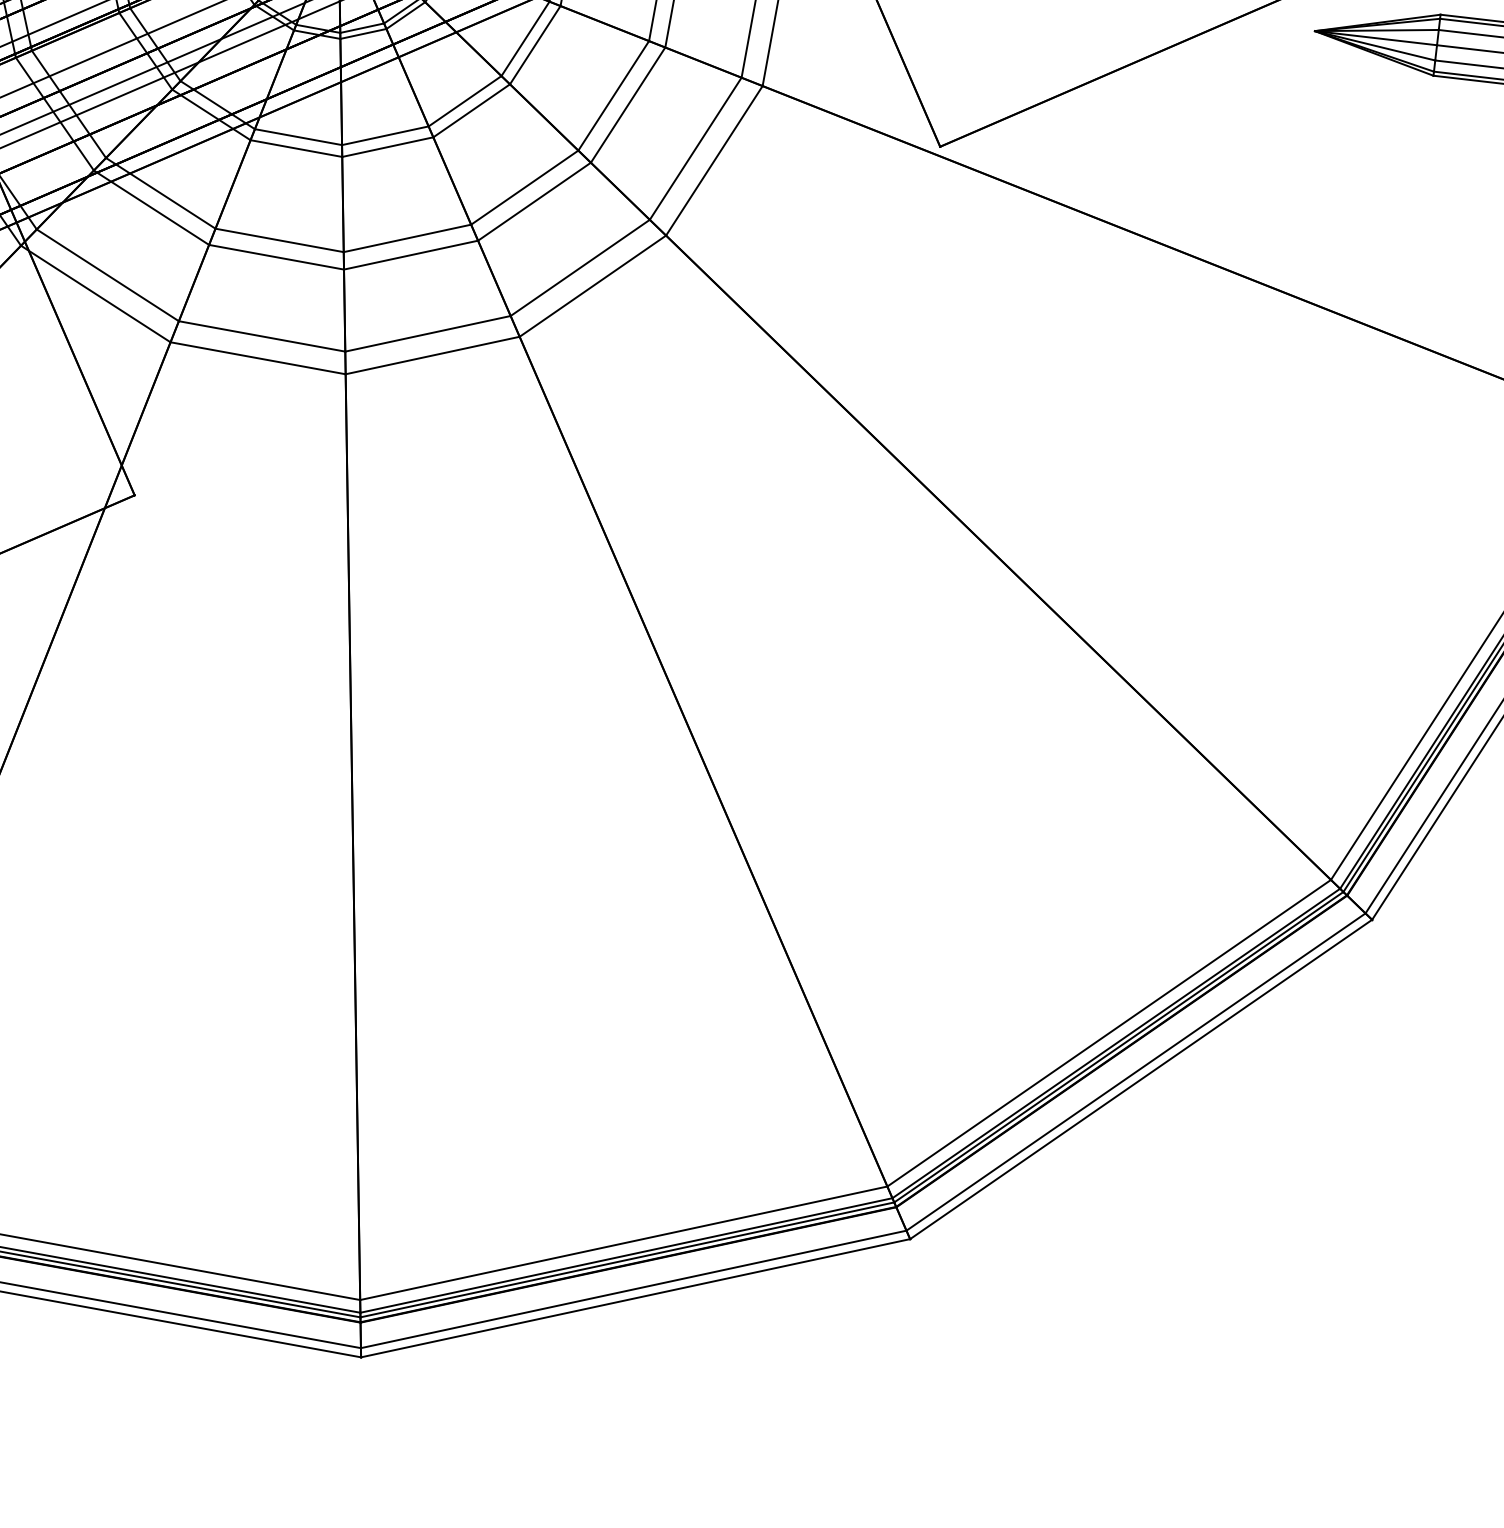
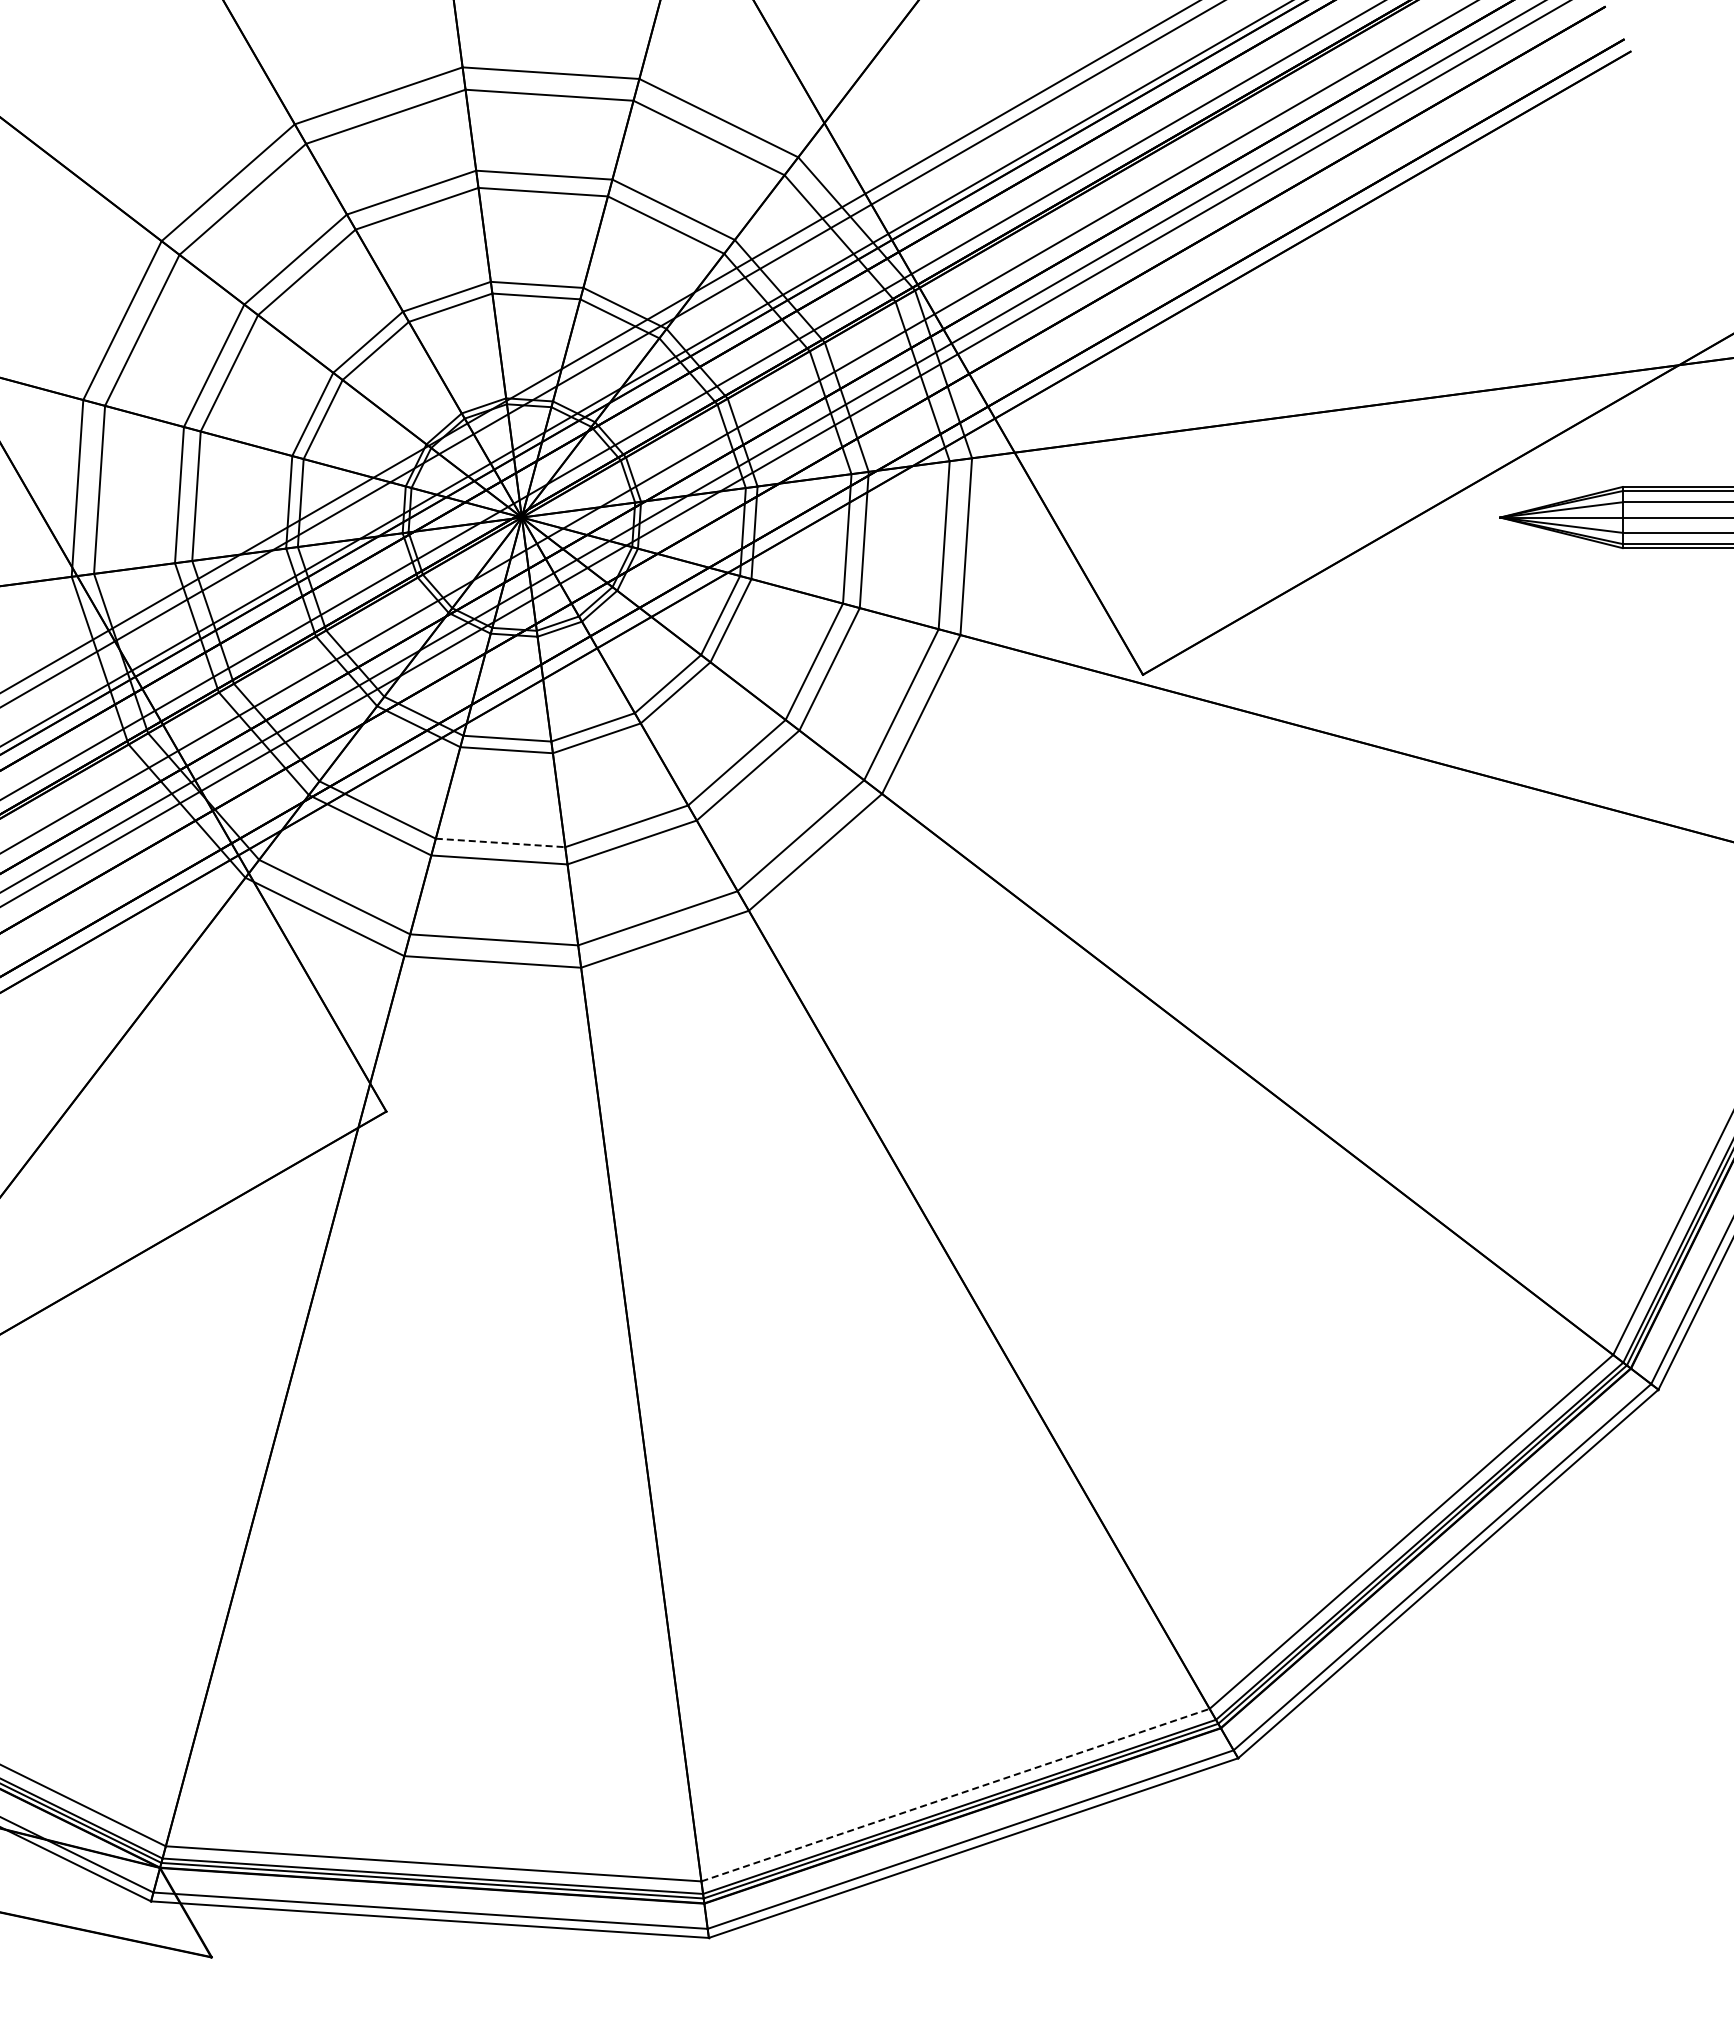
line: (279, 239) -> (500, 842), solid -> dashed
line: (624, 1242) -> (956, 1794), solid -> dashed

